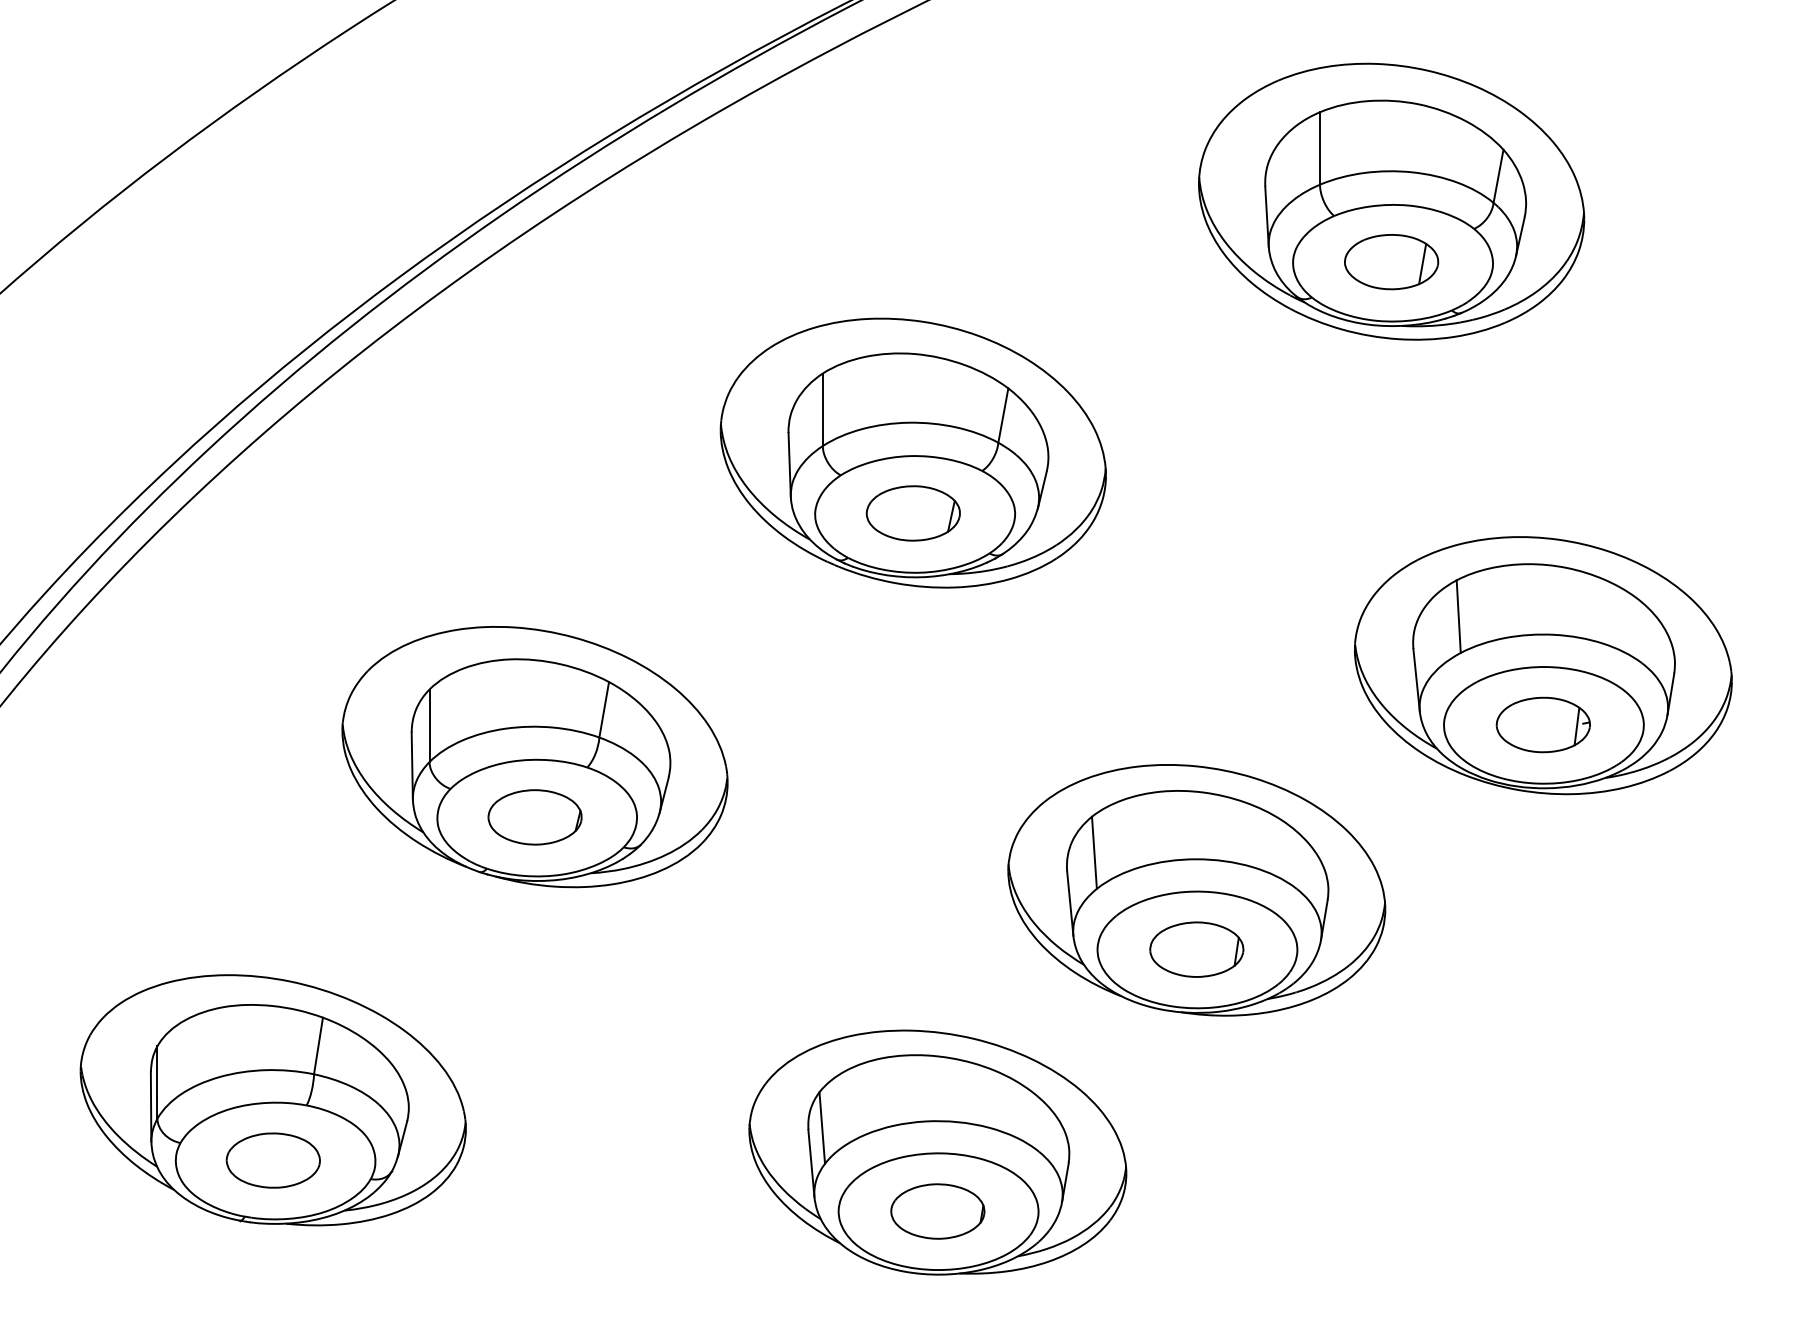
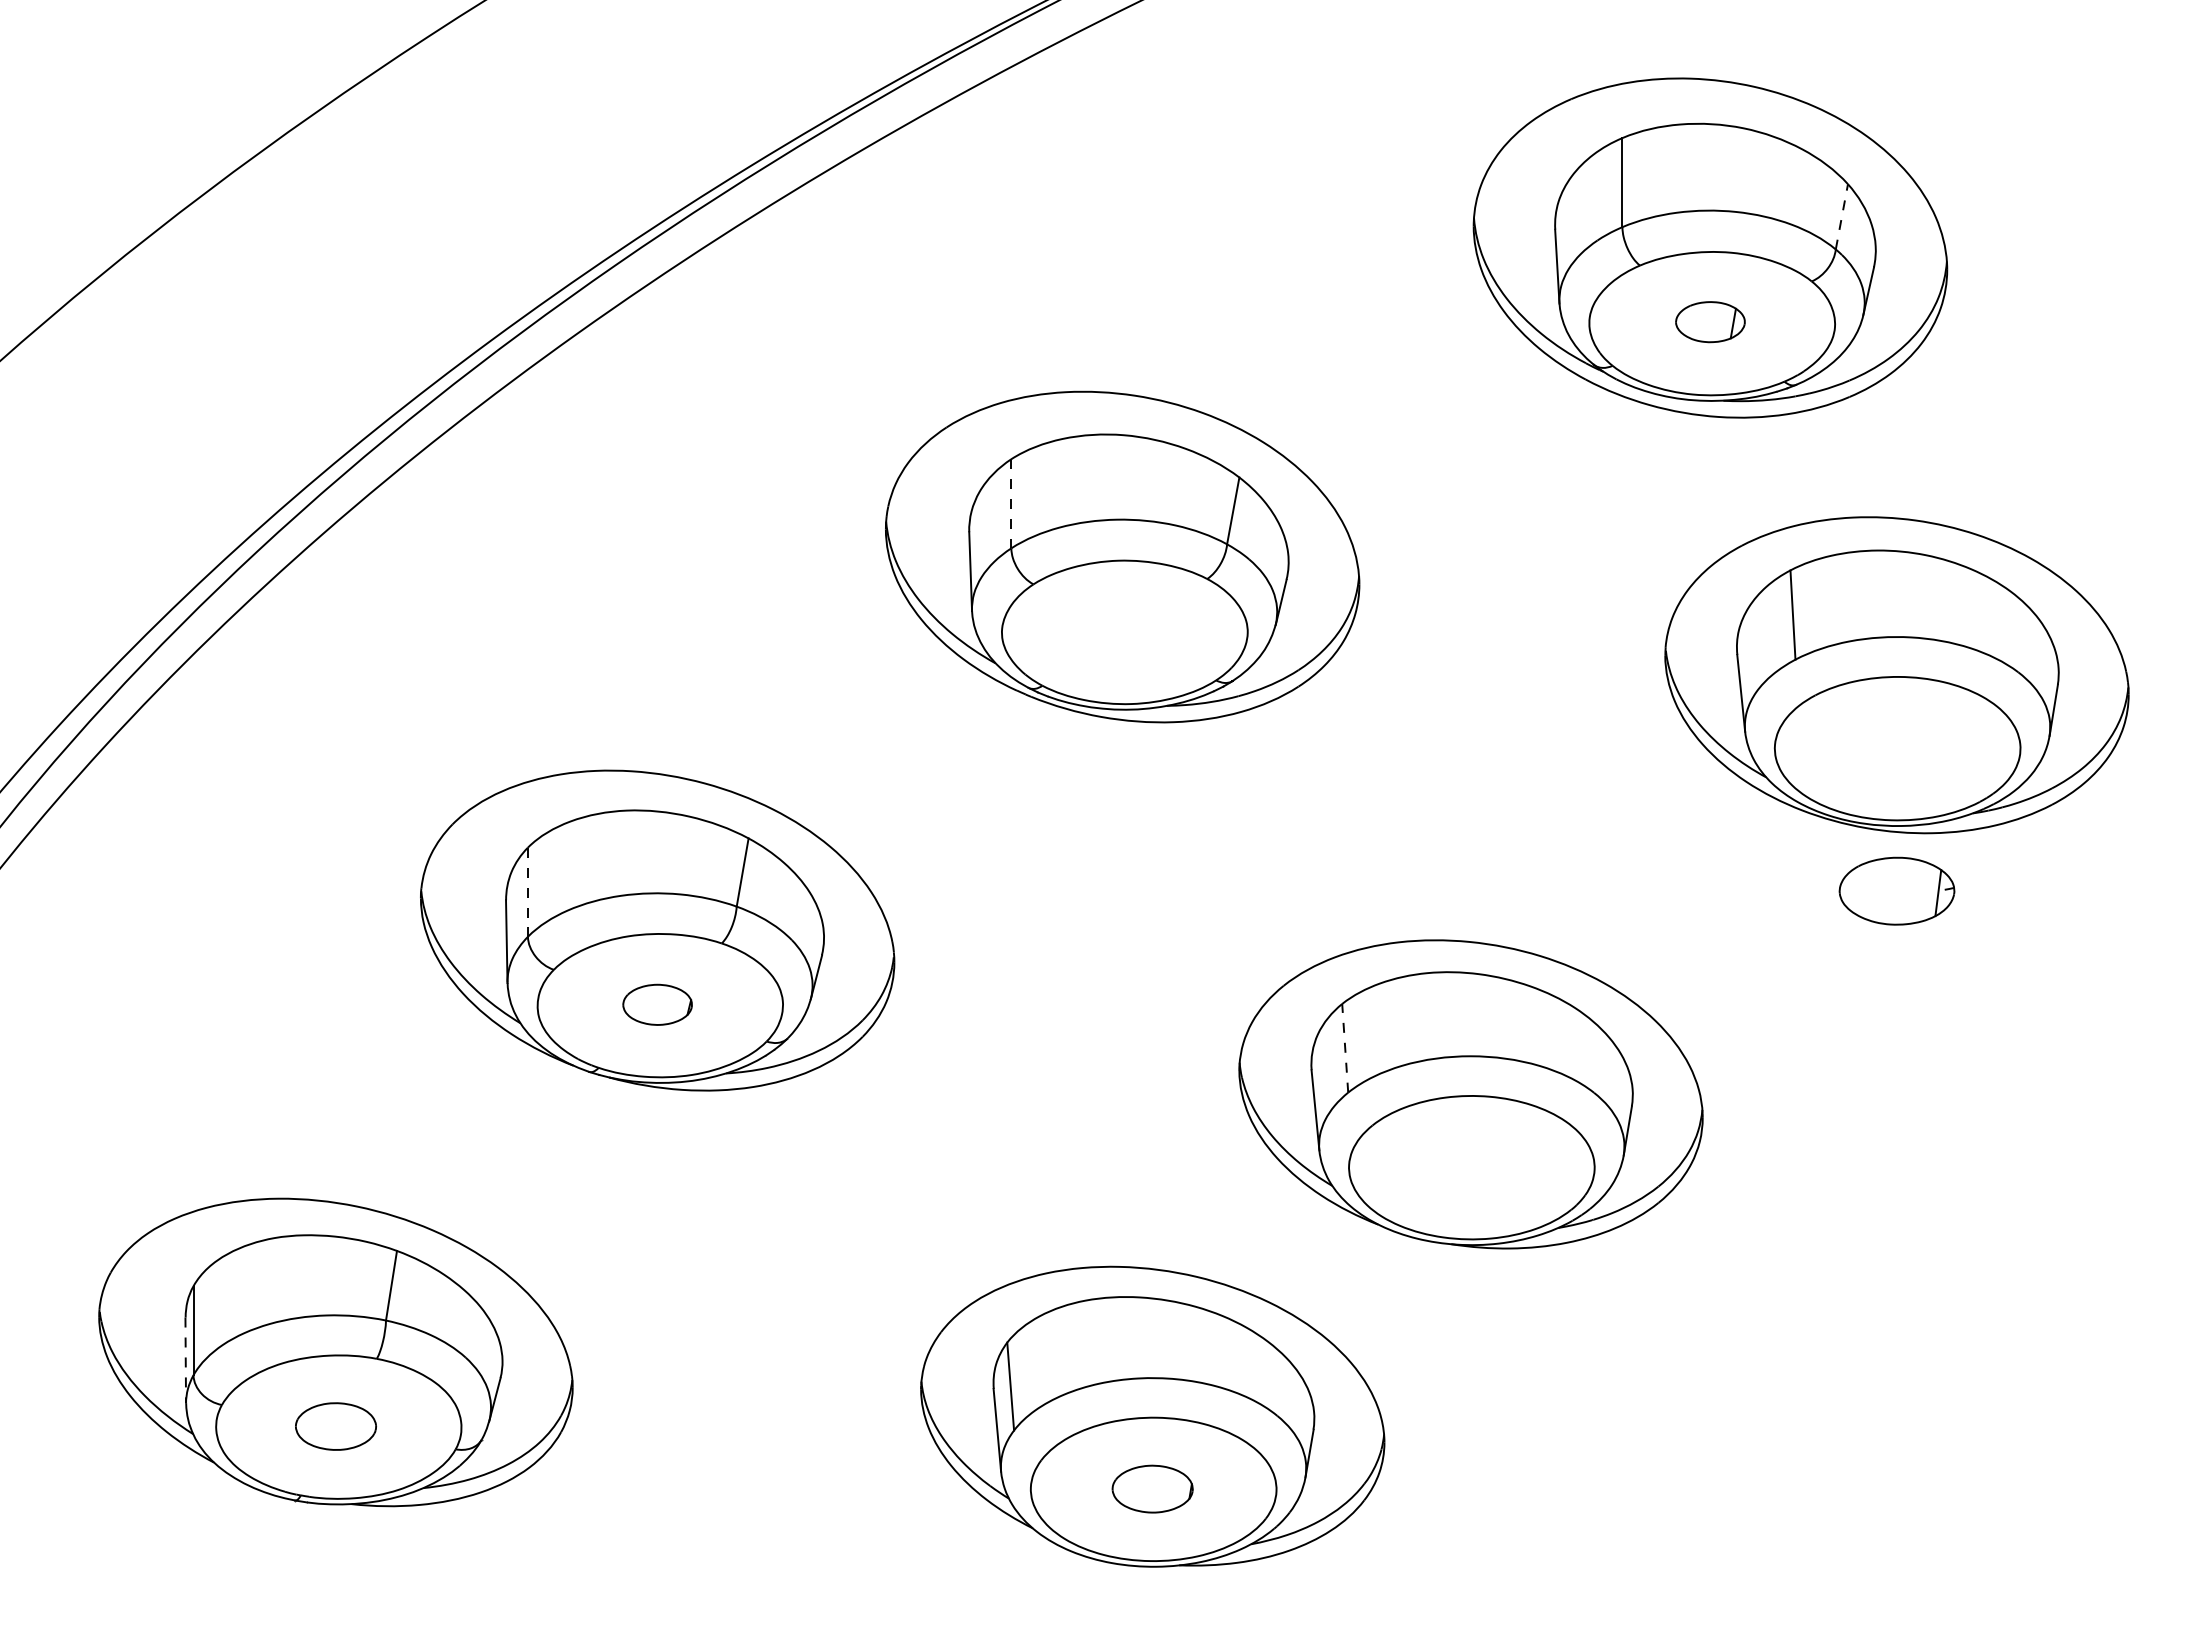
line: (1498, 176) -> (1841, 216), solid -> dashed
part: (1391, 261) -> (1710, 321), size x0.6
line: (822, 409) -> (1011, 503), solid -> dashed
part: (913, 512) -> (1122, 630), removed
part: (1542, 665) -> (1896, 675), moved
line: (429, 726) -> (527, 892), solid -> dashed
part: (534, 817) -> (657, 1004), size x0.6
line: (1094, 852) -> (1345, 1047), solid -> dashed
part: (1196, 949) -> (1470, 1167), removed
line: (150, 1106) -> (185, 1360), solid -> dashed
part: (272, 1160) -> (335, 1426), size x0.7
part: (937, 1210) -> (1152, 1488), size x0.7

